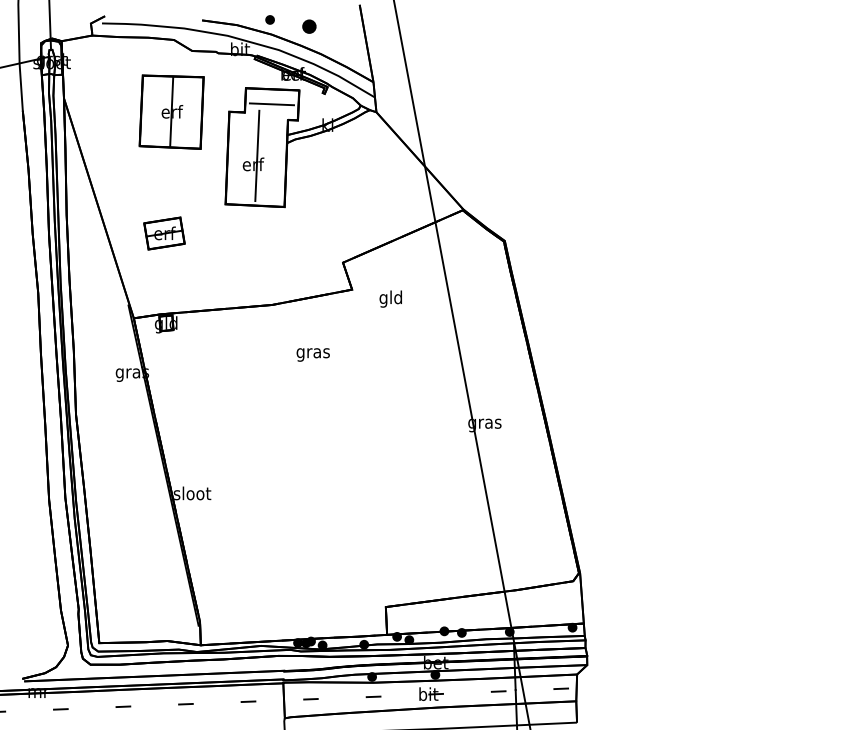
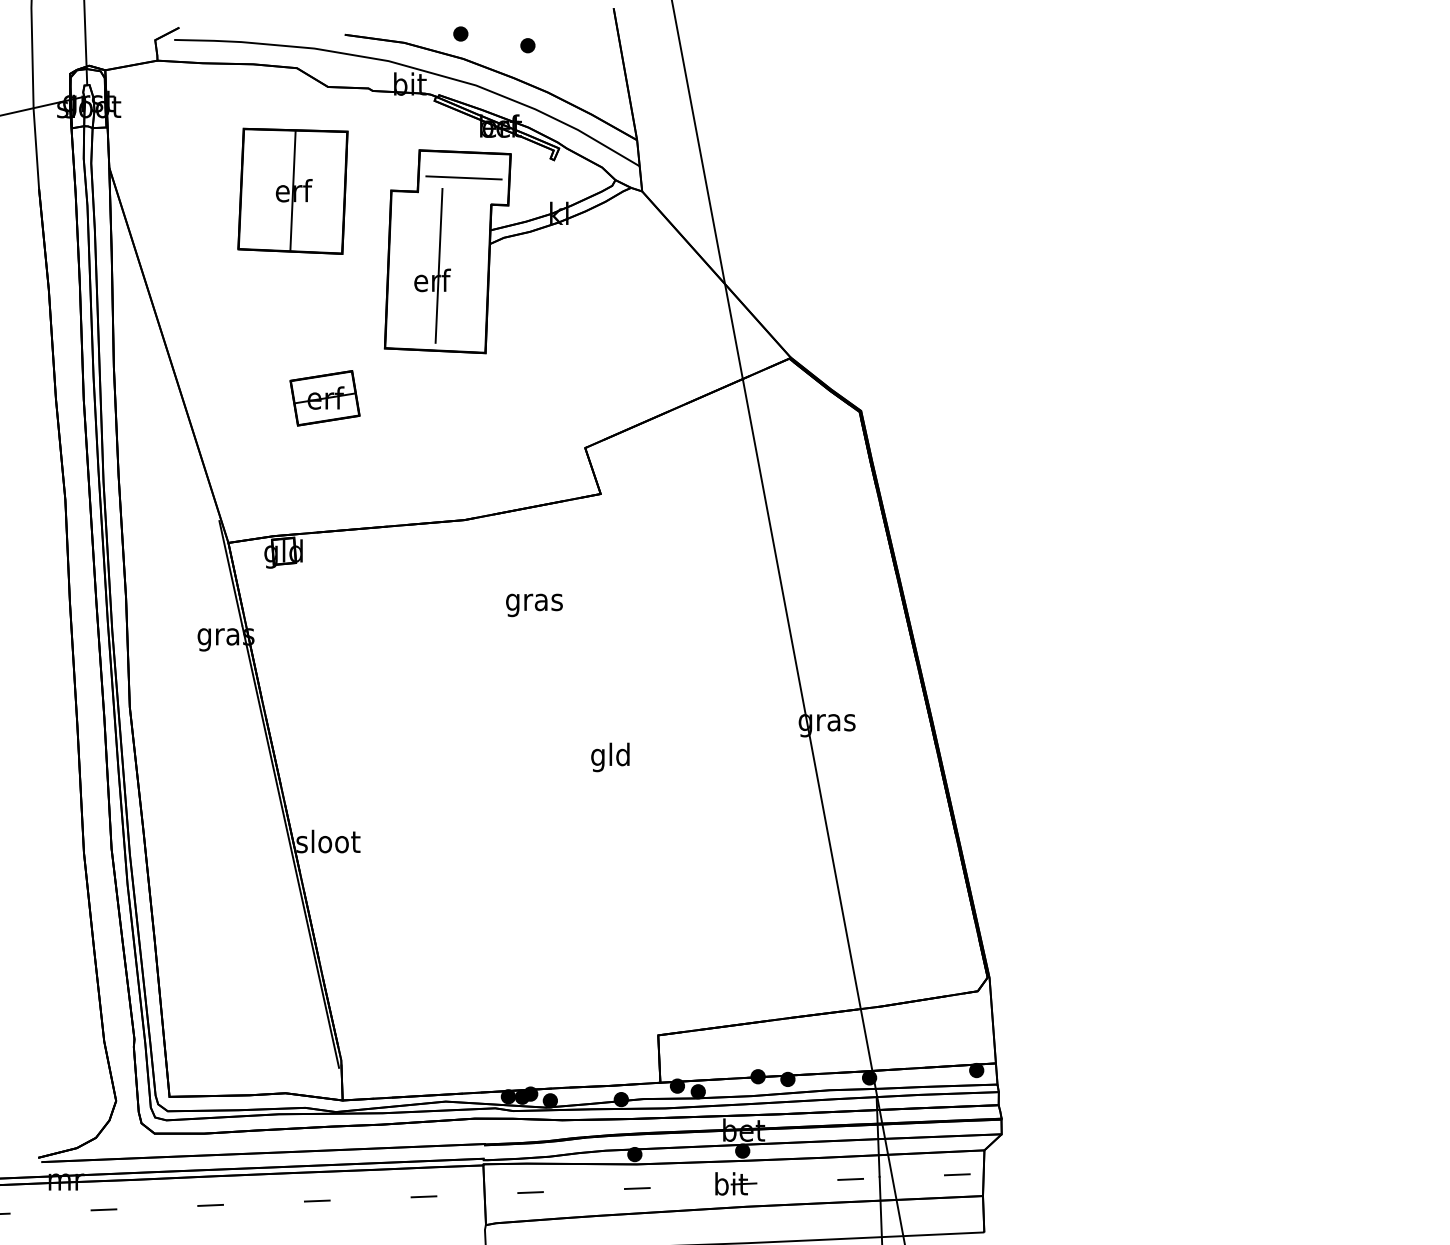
part: (309, 26) -> (528, 45), size x0.62
part: (164, 233) -> (325, 398), moved
text: (390, 298) -> (609, 756), moved

